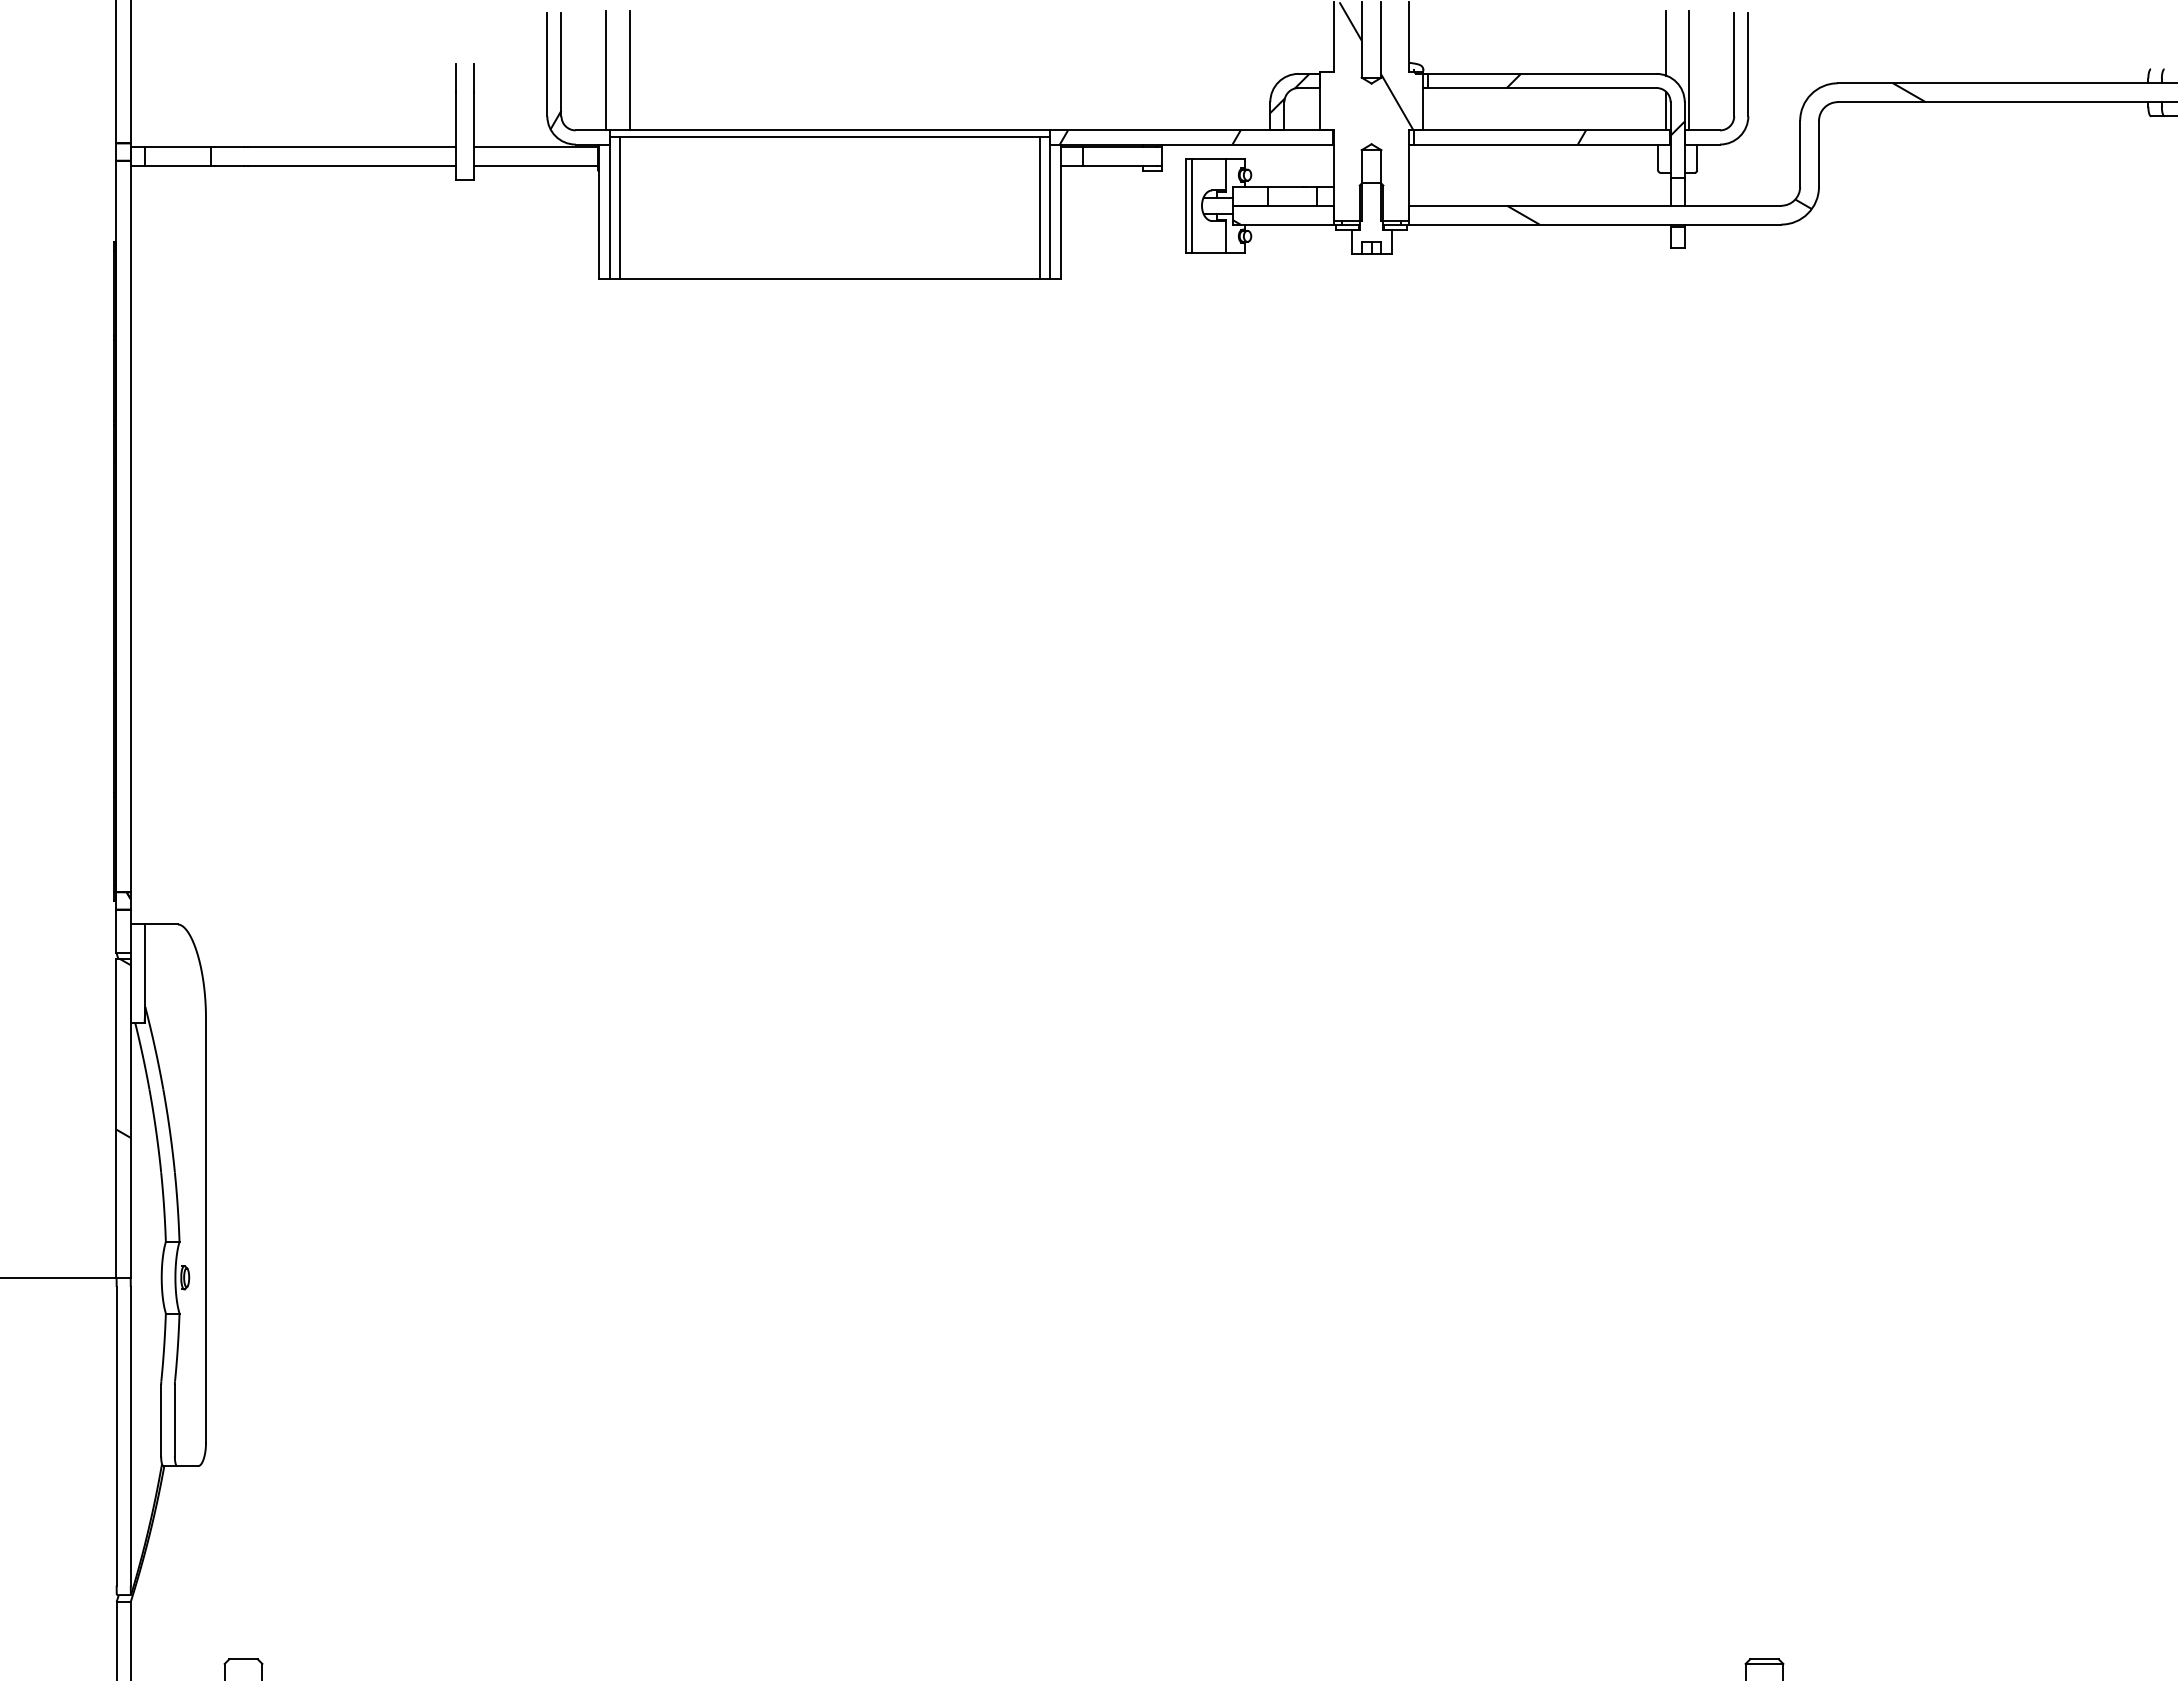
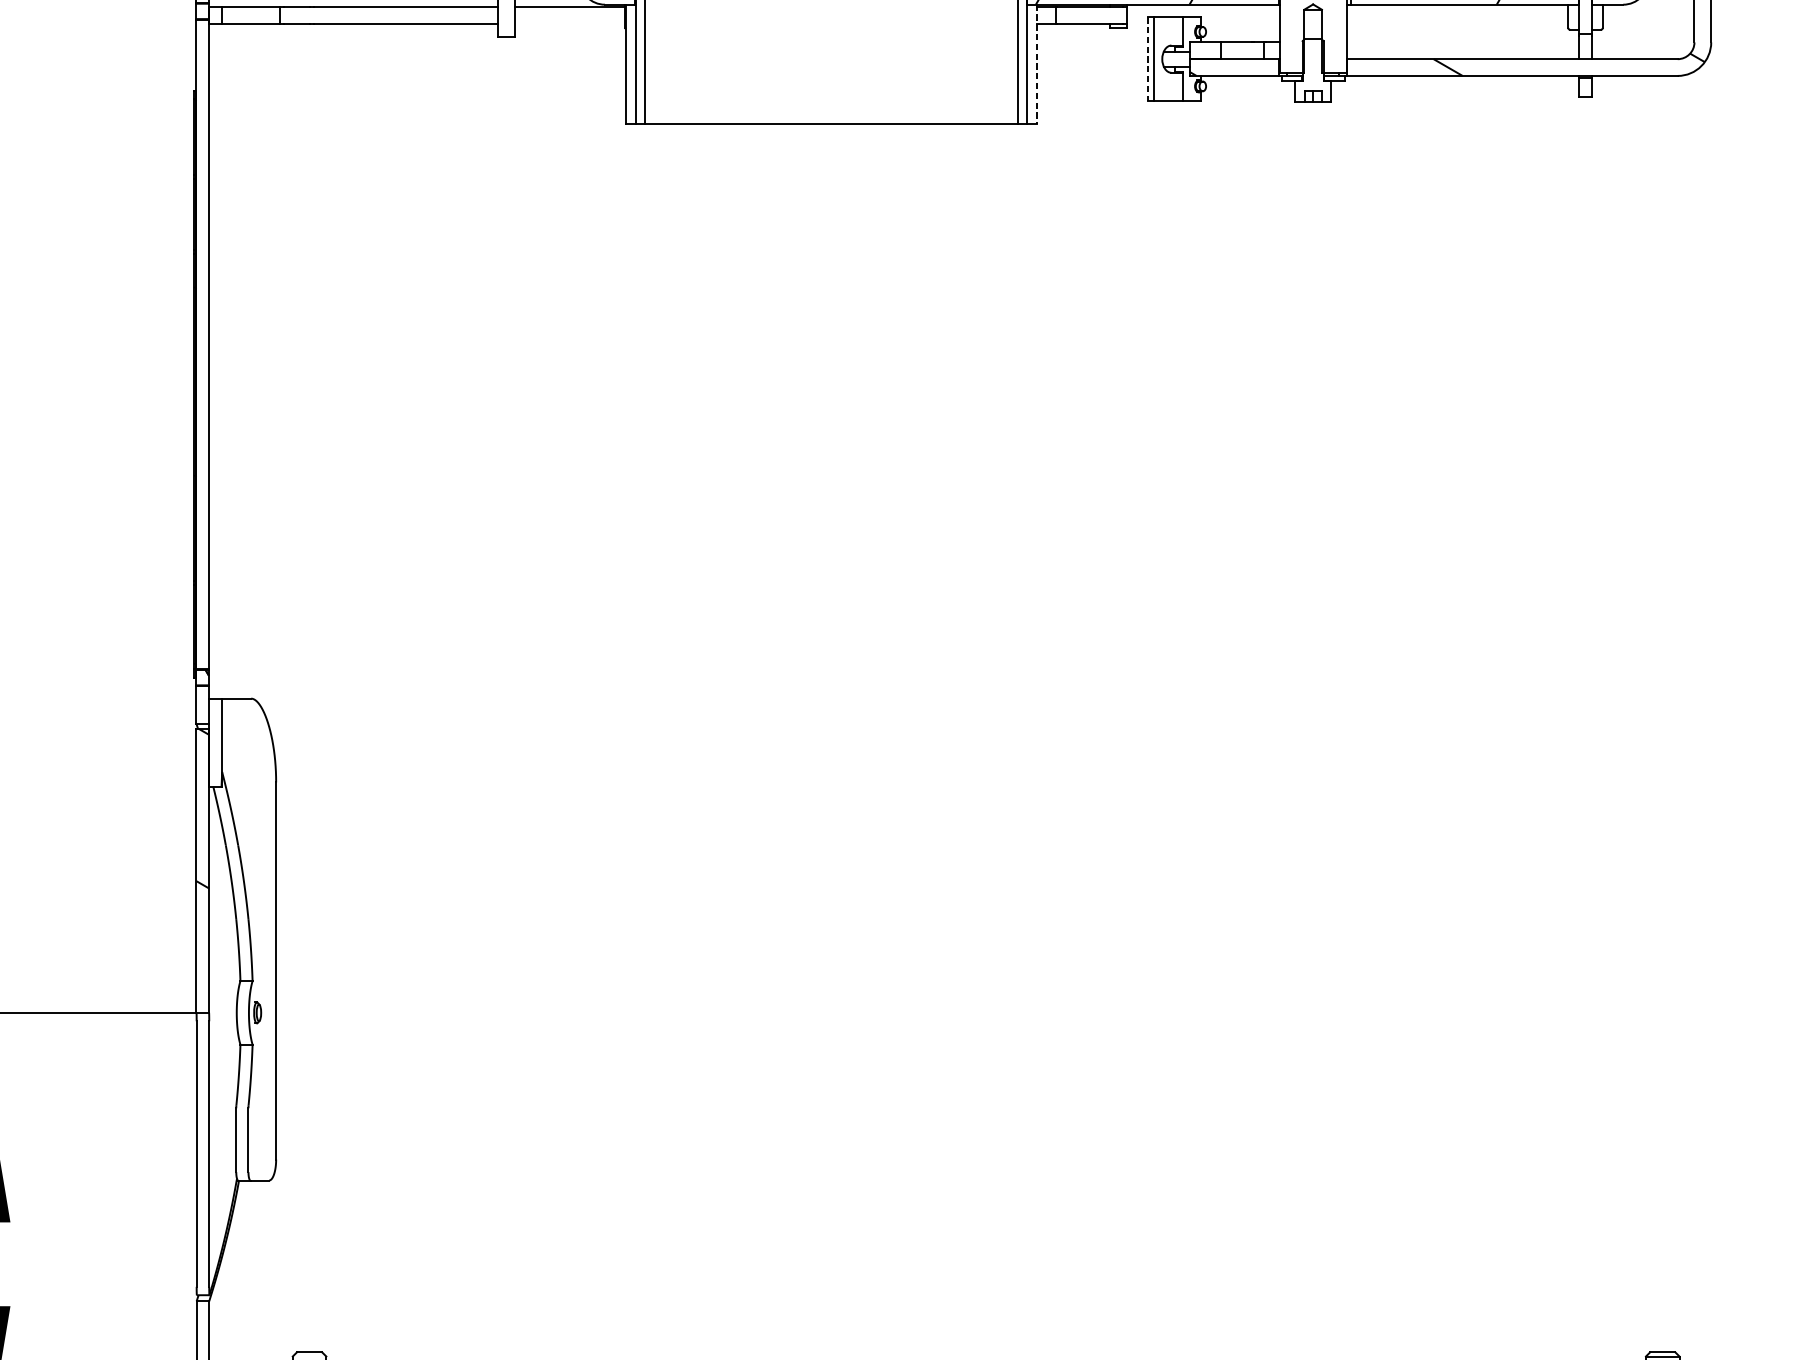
line: (536, 166) -> (570, 24), removed
line: (1185, 206) -> (1147, 59), solid -> dashed
line: (1060, 212) -> (1036, 65), solid -> dashed

